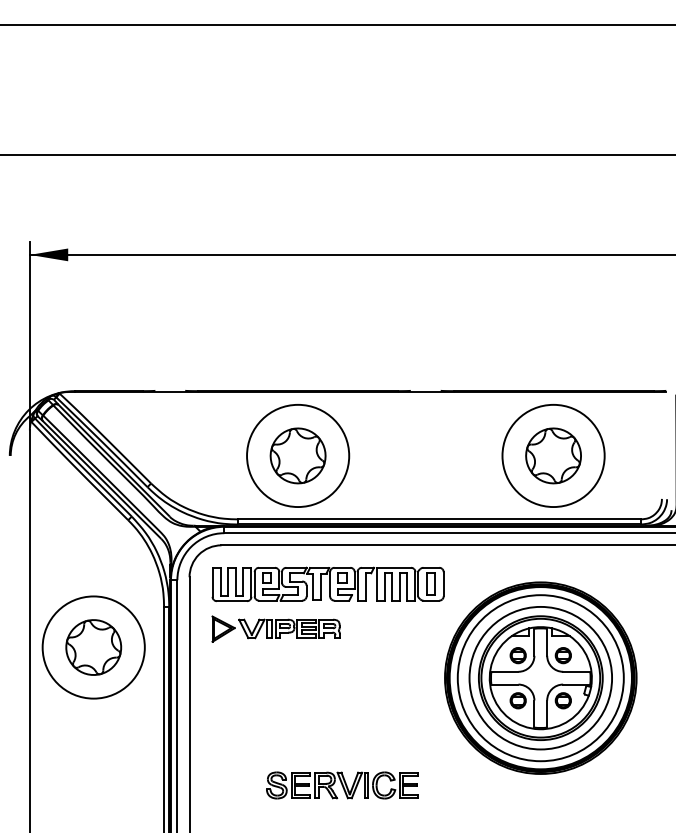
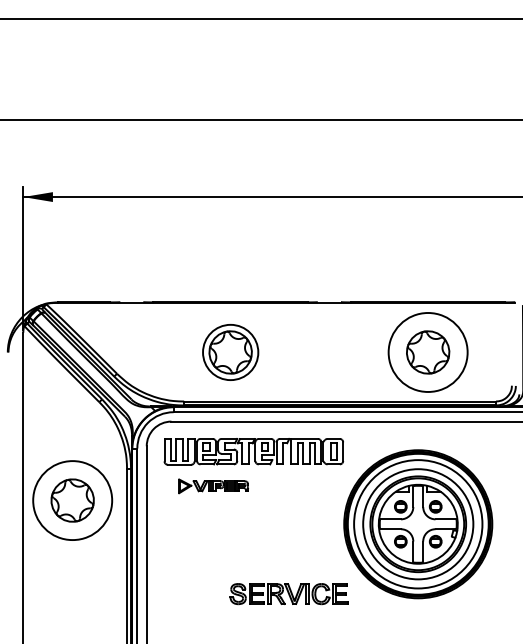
circle: (298, 455) -> (230, 352), size x0.7
part: (275, 628) -> (213, 485), size x0.7
part: (342, 785) -> (288, 594), moved

